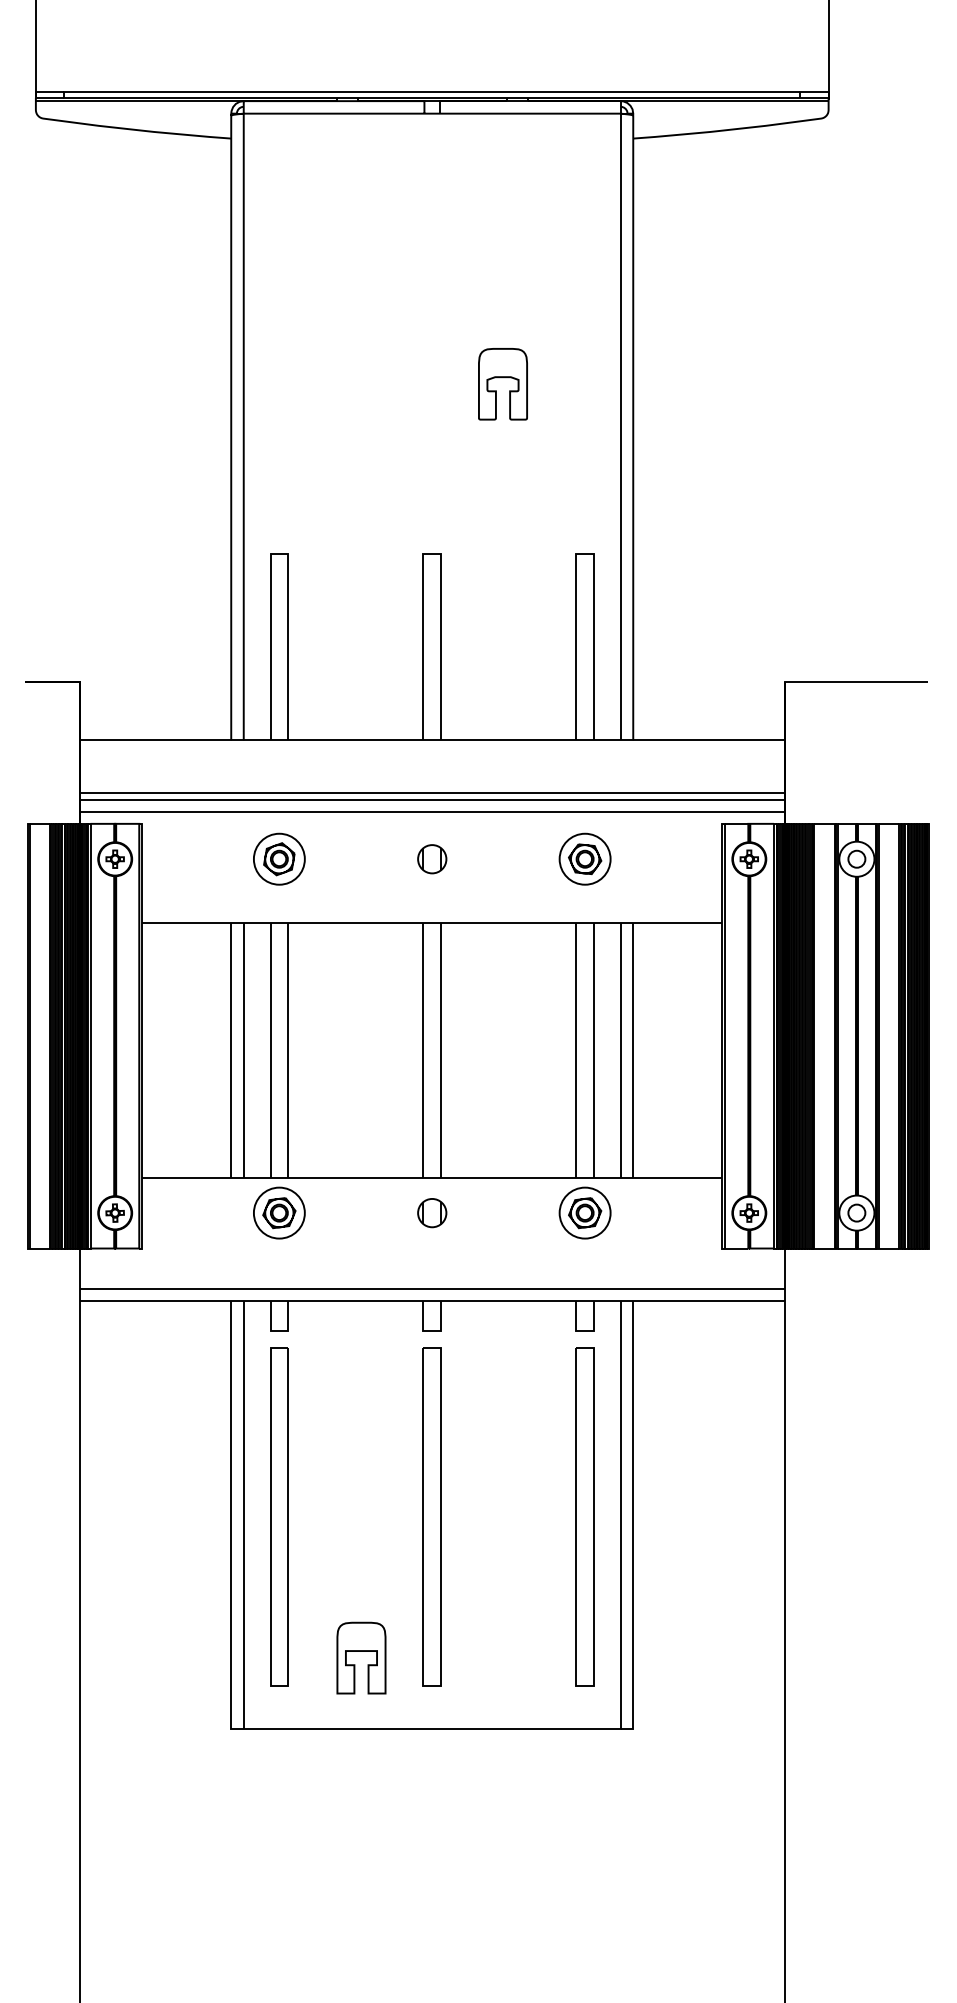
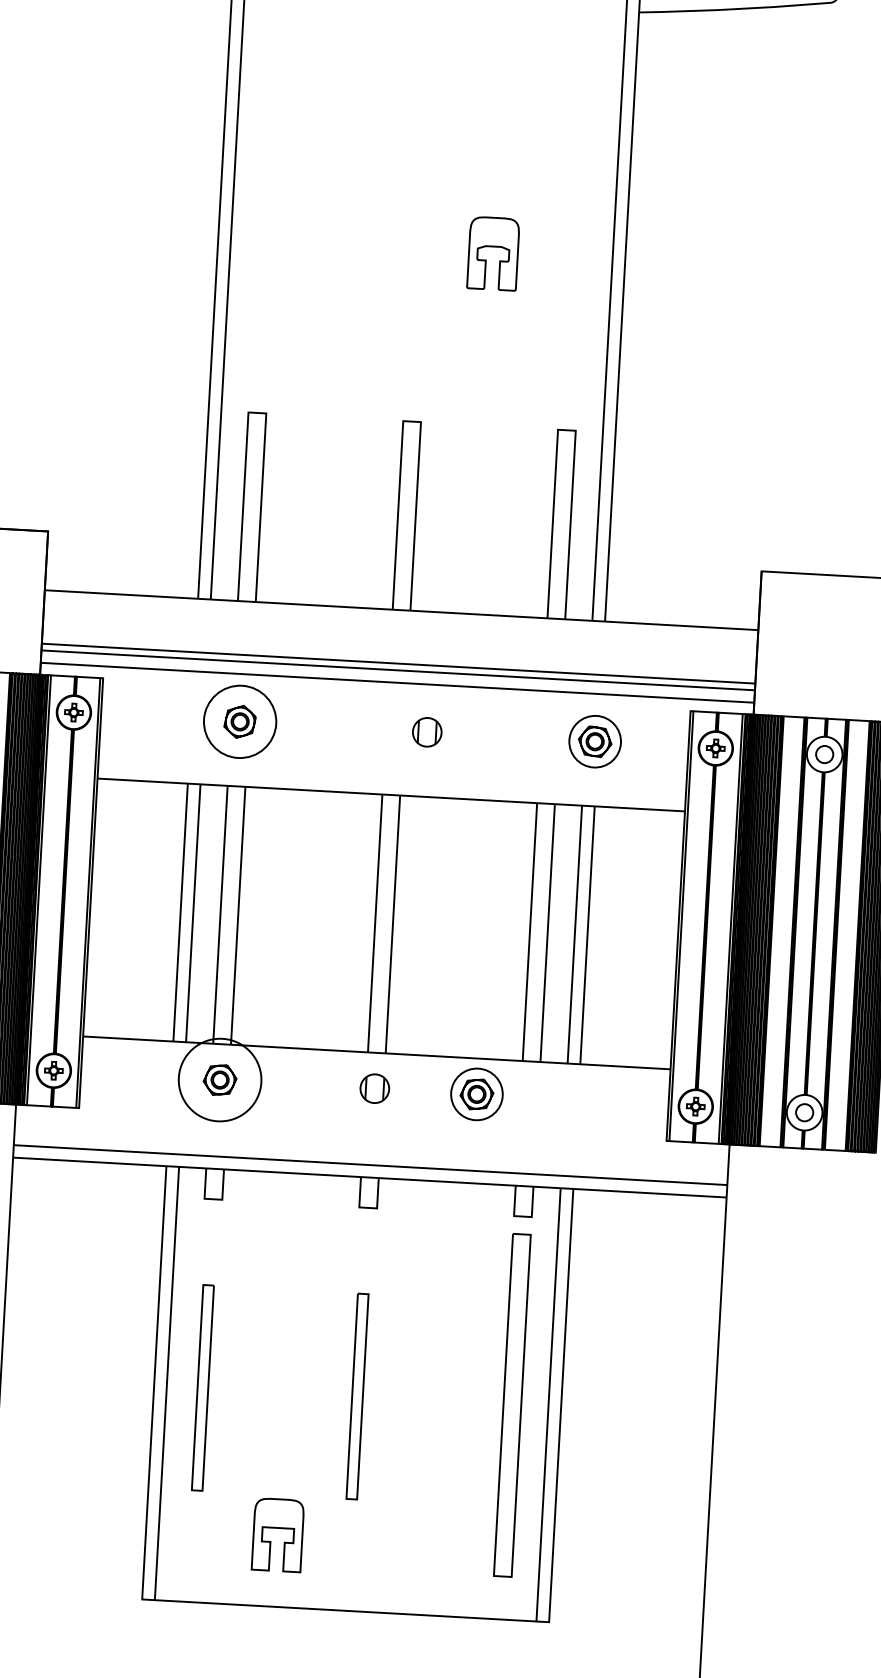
circle: (278, 858) -> (239, 721), size x1.4
part: (584, 858) -> (594, 740), moved
part: (432, 859) -> (427, 732), moved
circle: (278, 1212) -> (219, 1079), size x1.6
part: (584, 1212) -> (476, 1093), moved
part: (279, 1516) -> (203, 1387), size x0.6
part: (431, 1516) -> (356, 1395), size x0.6

